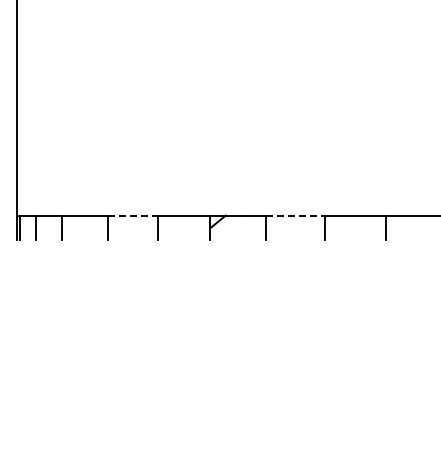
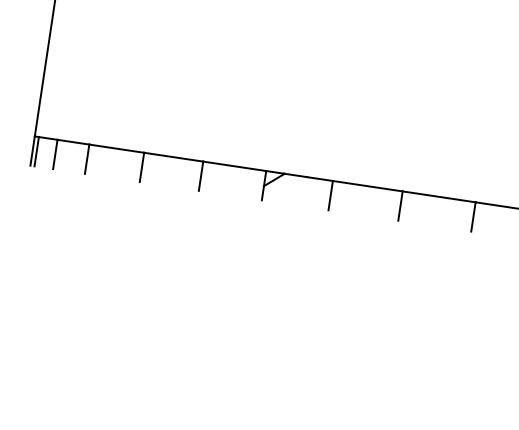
line: (132, 215) -> (173, 157), dashed -> solid
line: (295, 215) -> (367, 186), dashed -> solid

